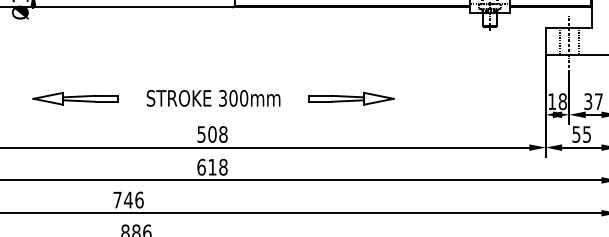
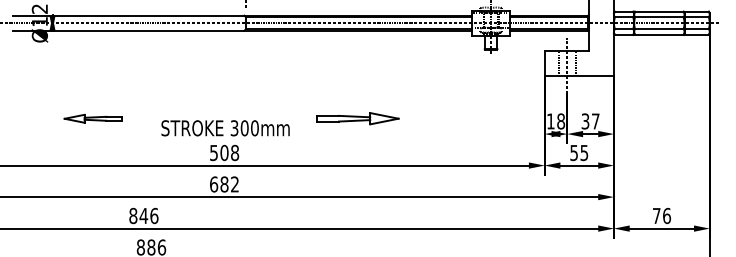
part: (75, 98) -> (92, 118), size x0.7
text: (213, 98) -> (225, 128), moved
text: (217, 167) -> (229, 184), 618 -> 682
text: (117, 199) -> (133, 215), 746 -> 846

